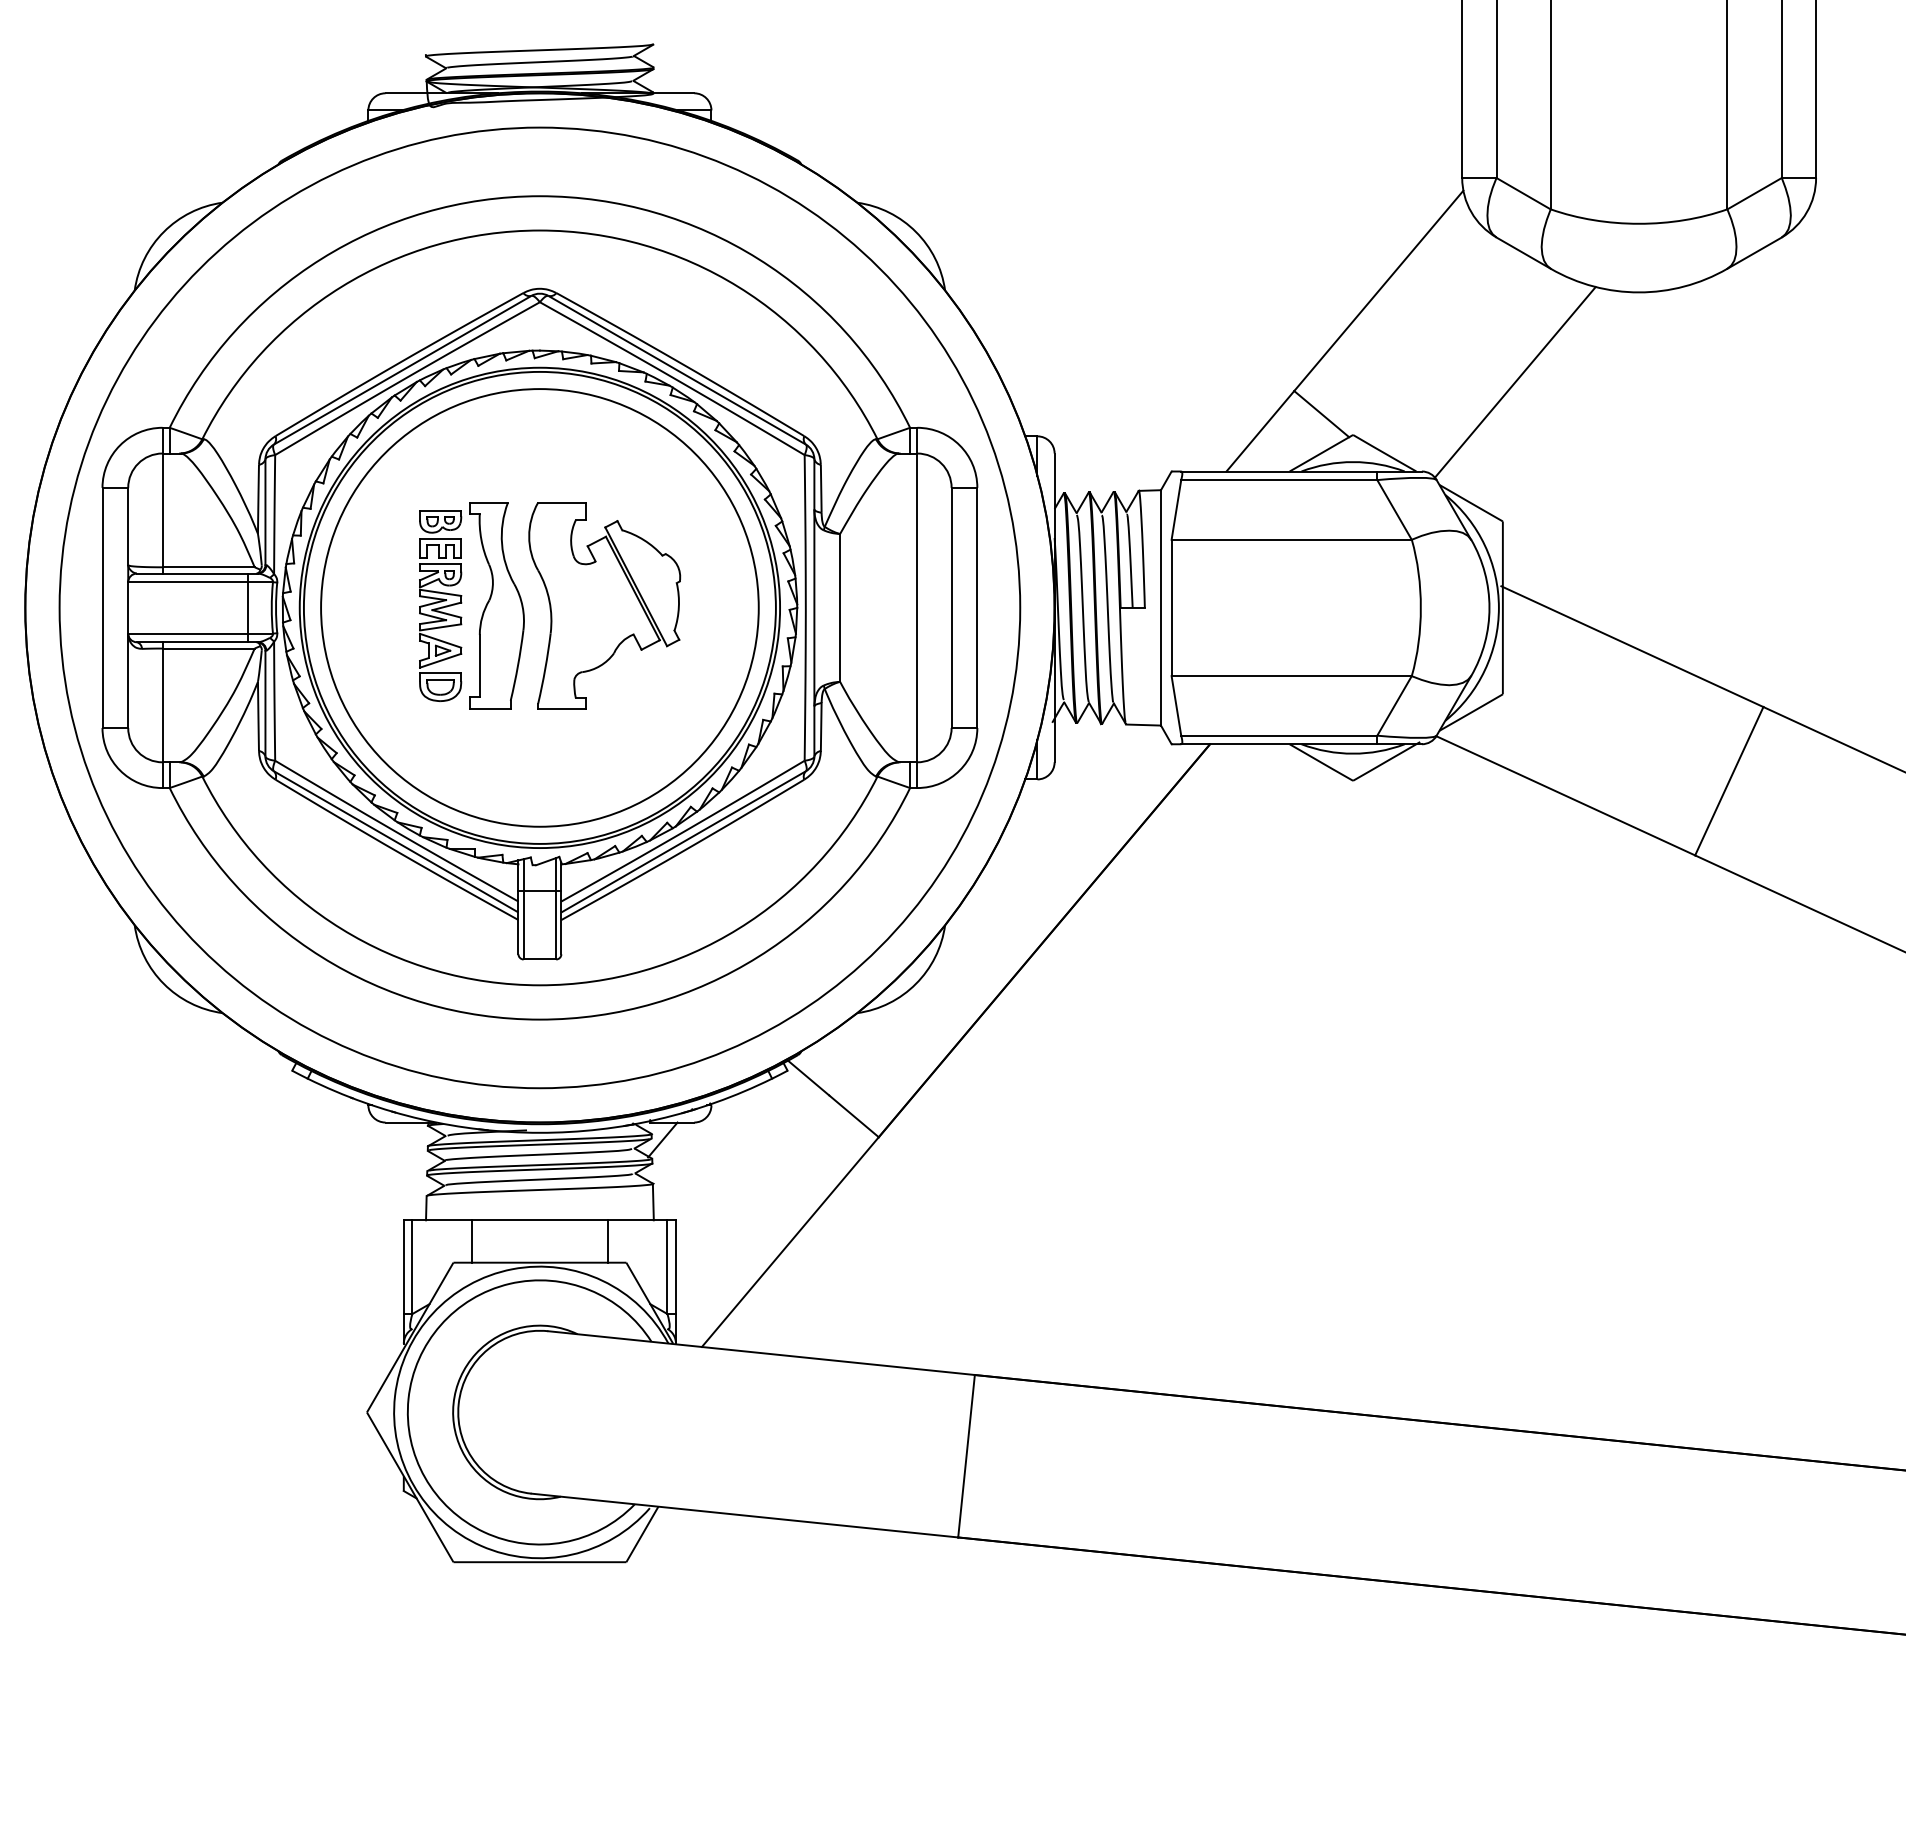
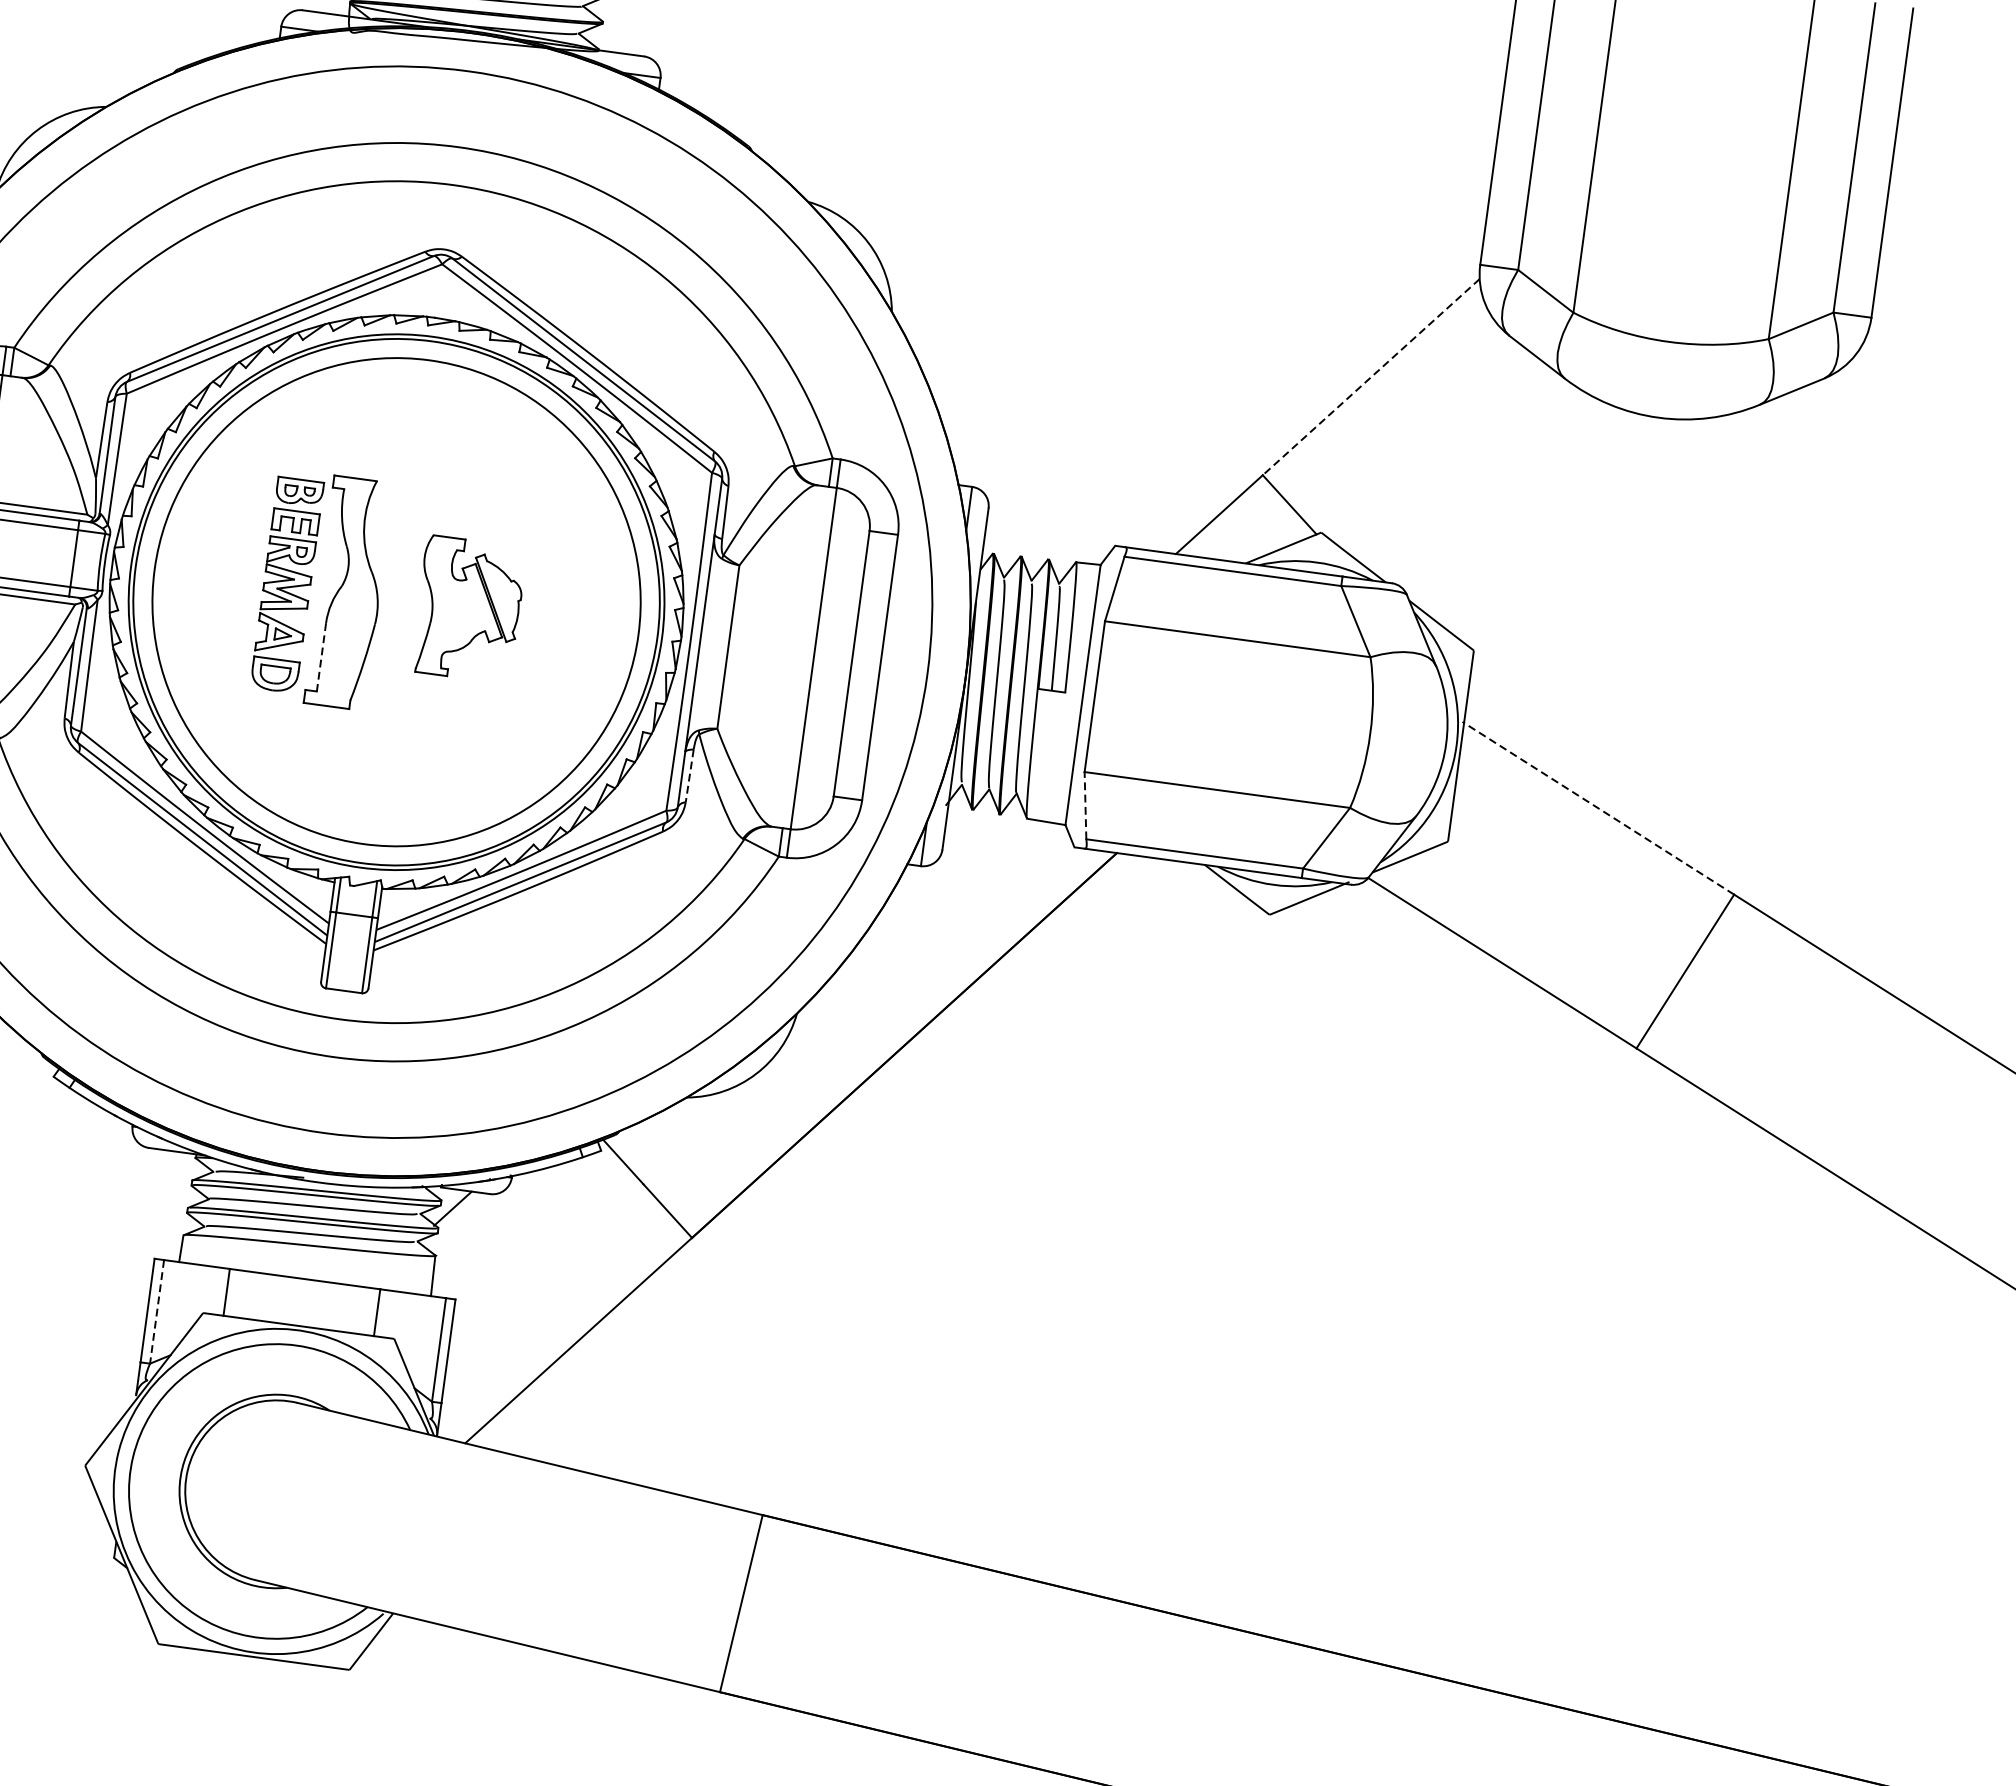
line: (1378, 291) -> (1370, 377), solid -> dashed
line: (1514, 382) -> (1507, 498), removed
part: (604, 605) -> (468, 609), size x0.6
line: (1631, 646) -> (1597, 807), solid -> dashed
line: (479, 665) -> (321, 656), solid -> dashed
line: (1176, 705) -> (1085, 805), solid -> dashed
line: (821, 727) -> (689, 776), solid -> dashed
line: (412, 1267) -> (157, 1312), solid -> dashed

